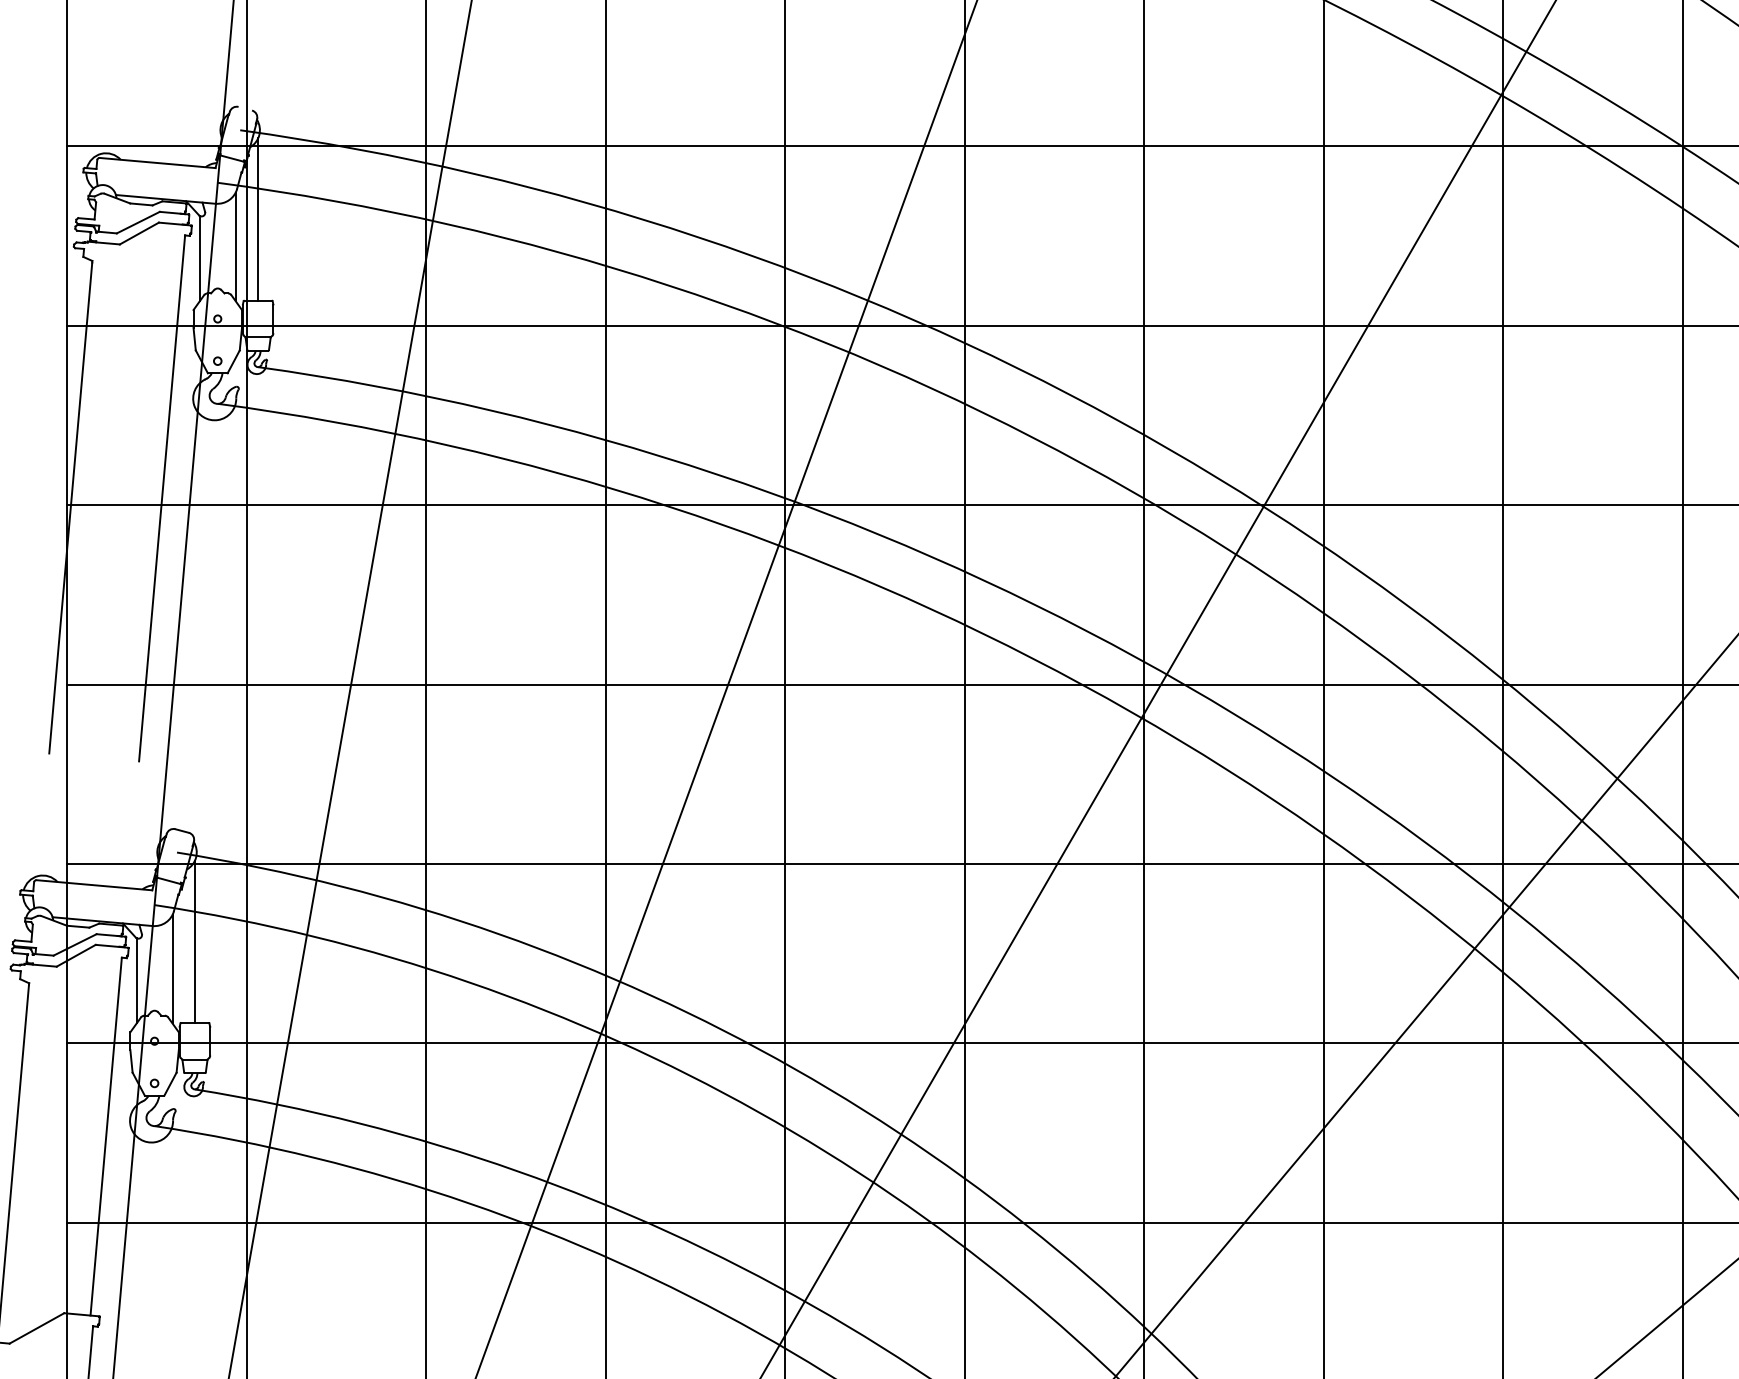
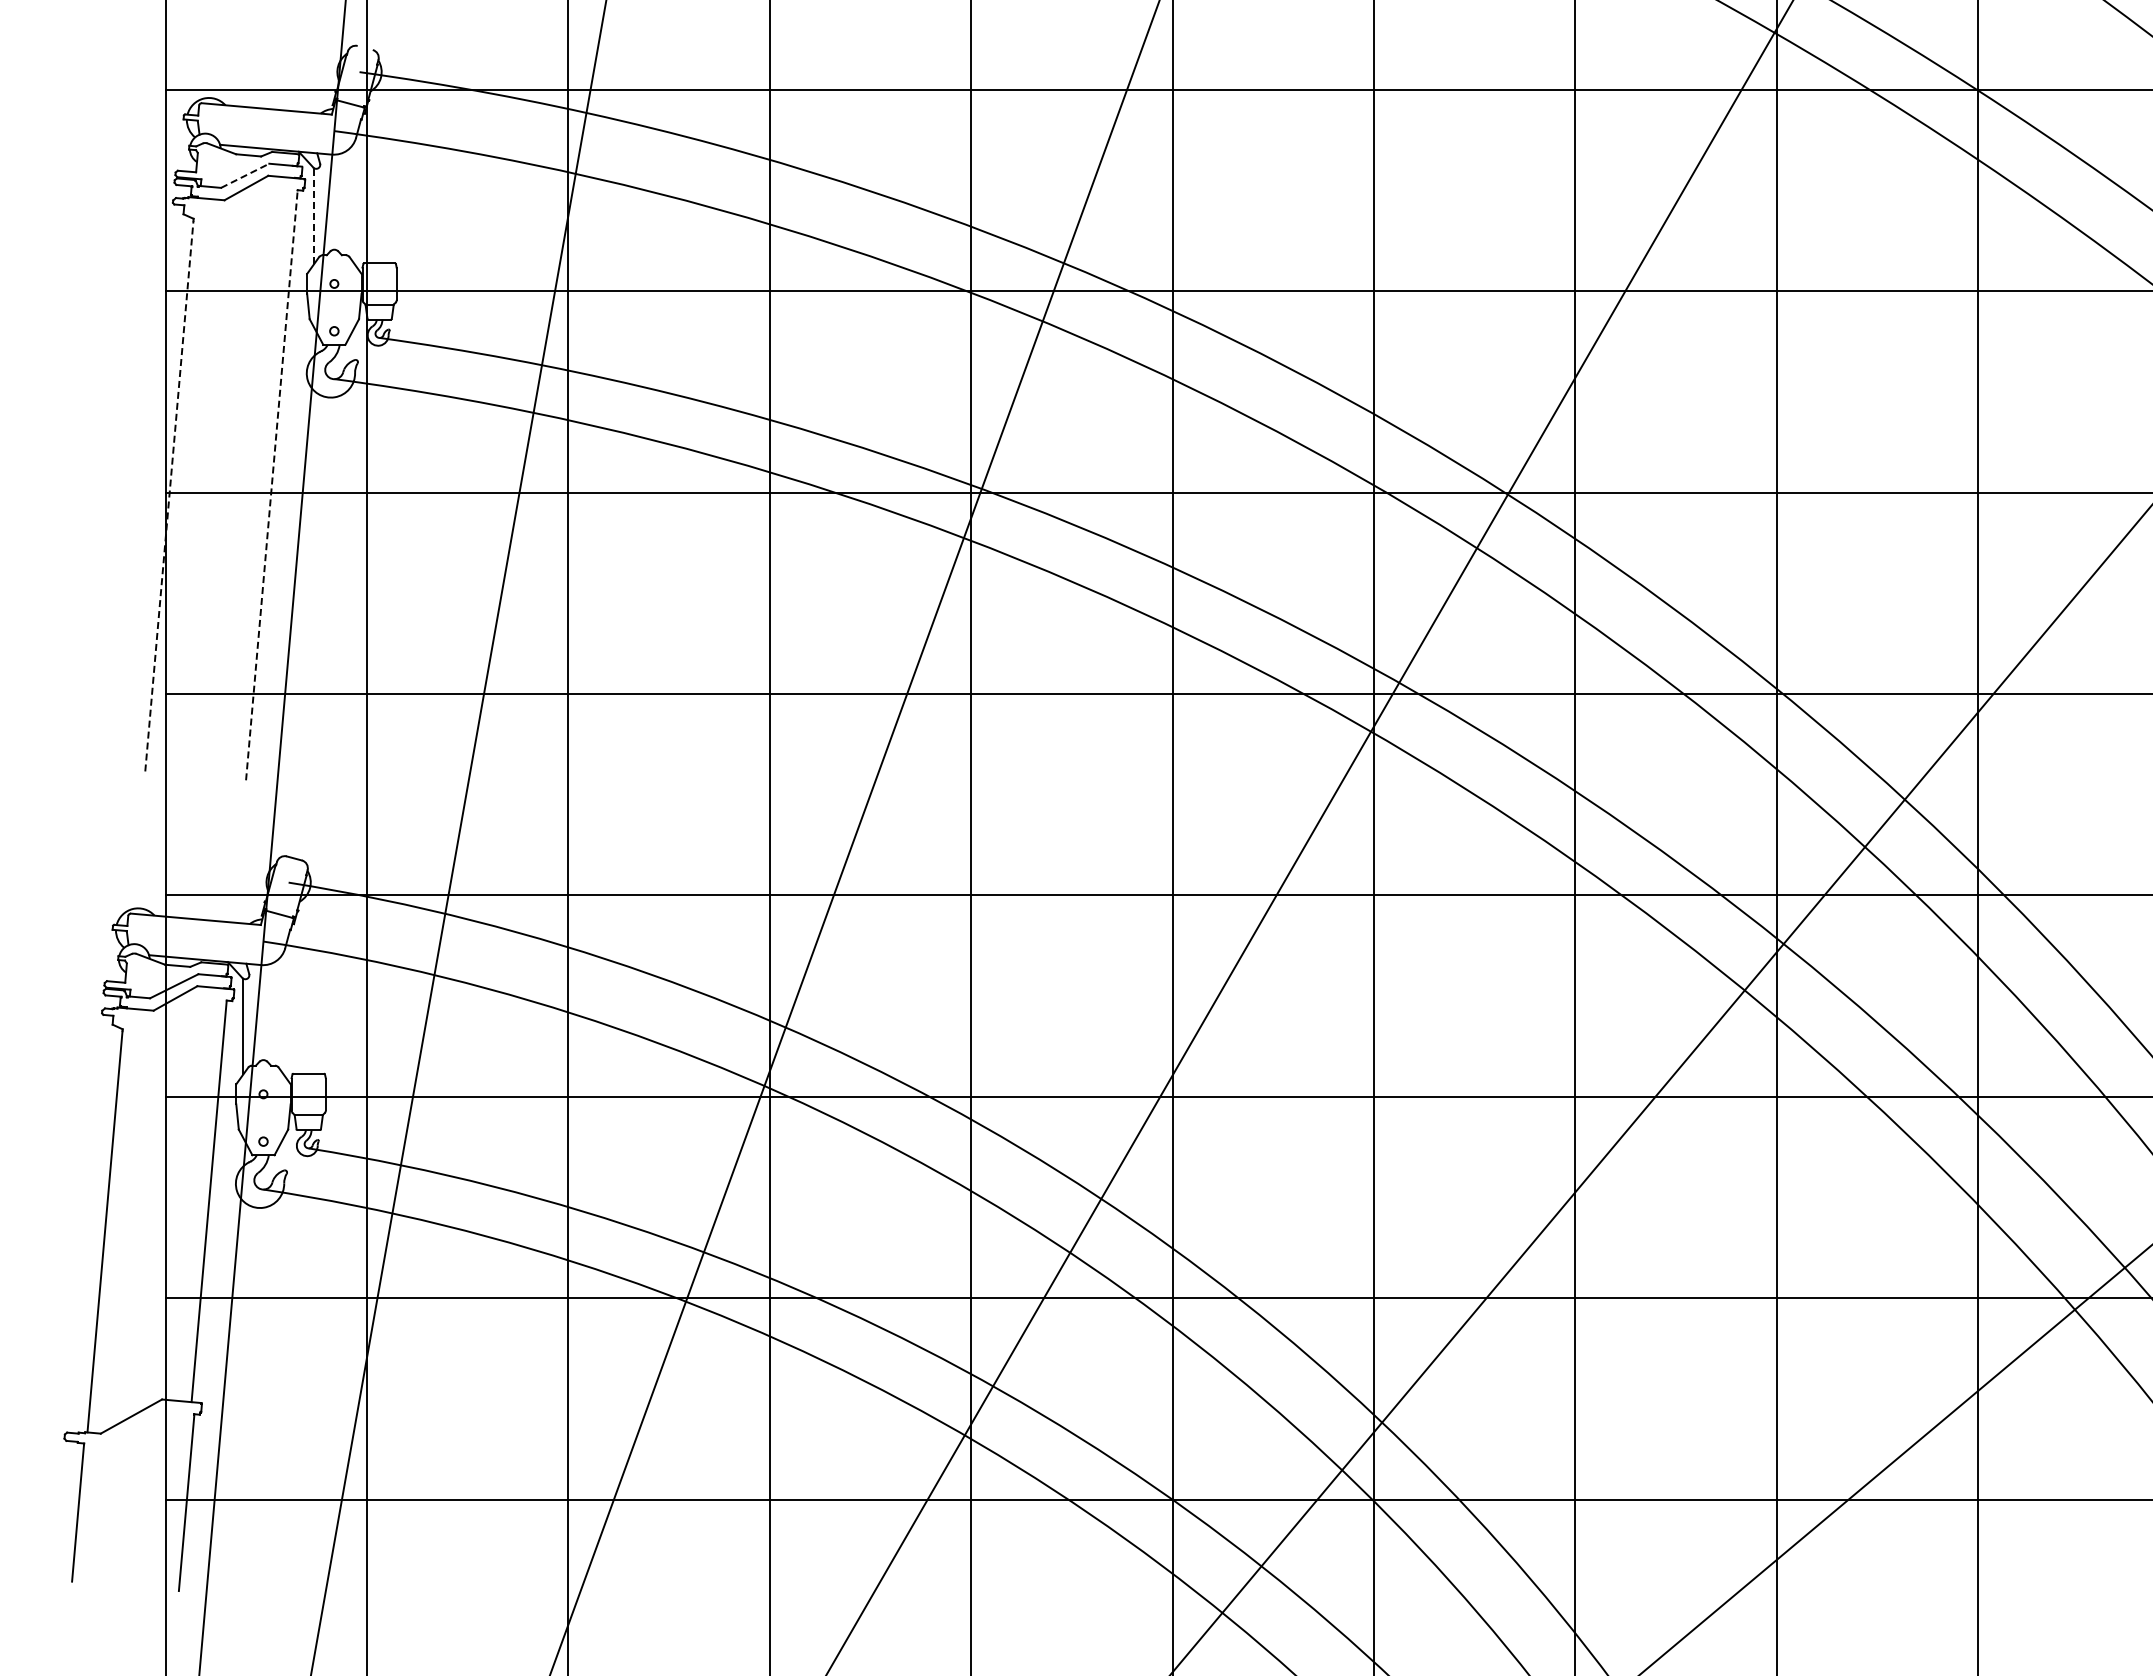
line: (258, 219) -> (379, 172), removed
line: (138, 222) -> (245, 175), solid -> dashed
line: (235, 247) -> (354, 203), removed
line: (200, 258) -> (314, 216), solid -> dashed
line: (161, 497) -> (271, 484), solid -> dashed
line: (70, 507) -> (169, 495), solid -> dashed
line: (194, 941) -> (308, 982), removed
line: (172, 969) -> (283, 1013), removed

